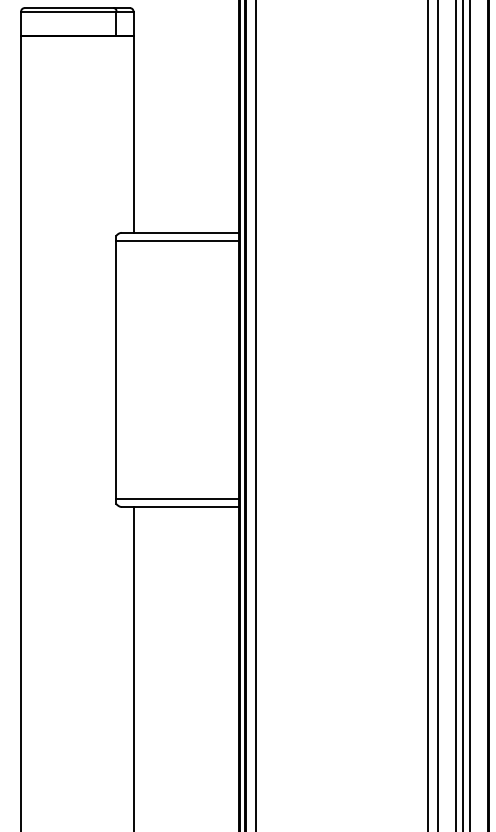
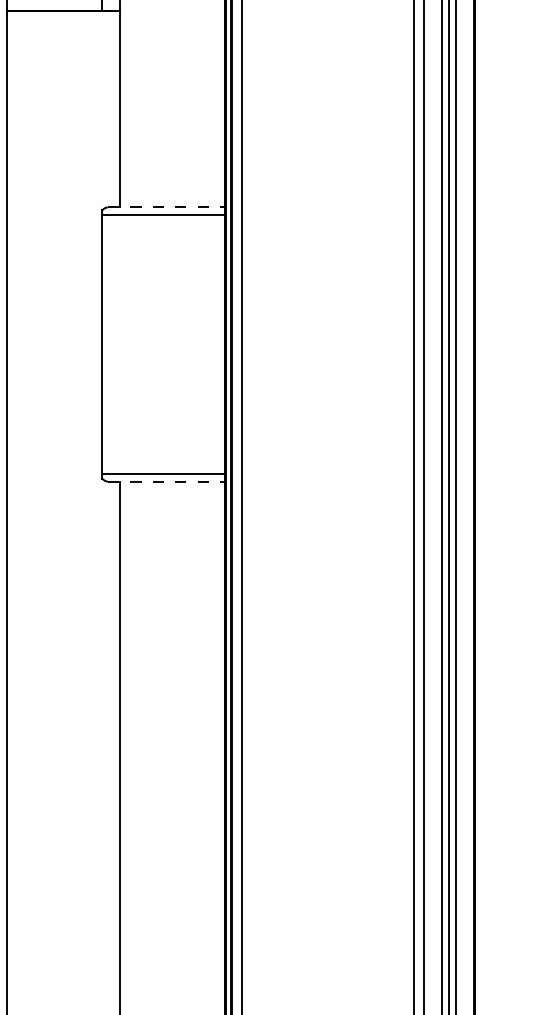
line: (180, 232) -> (166, 207), solid -> dashed
line: (180, 506) -> (166, 481), solid -> dashed

